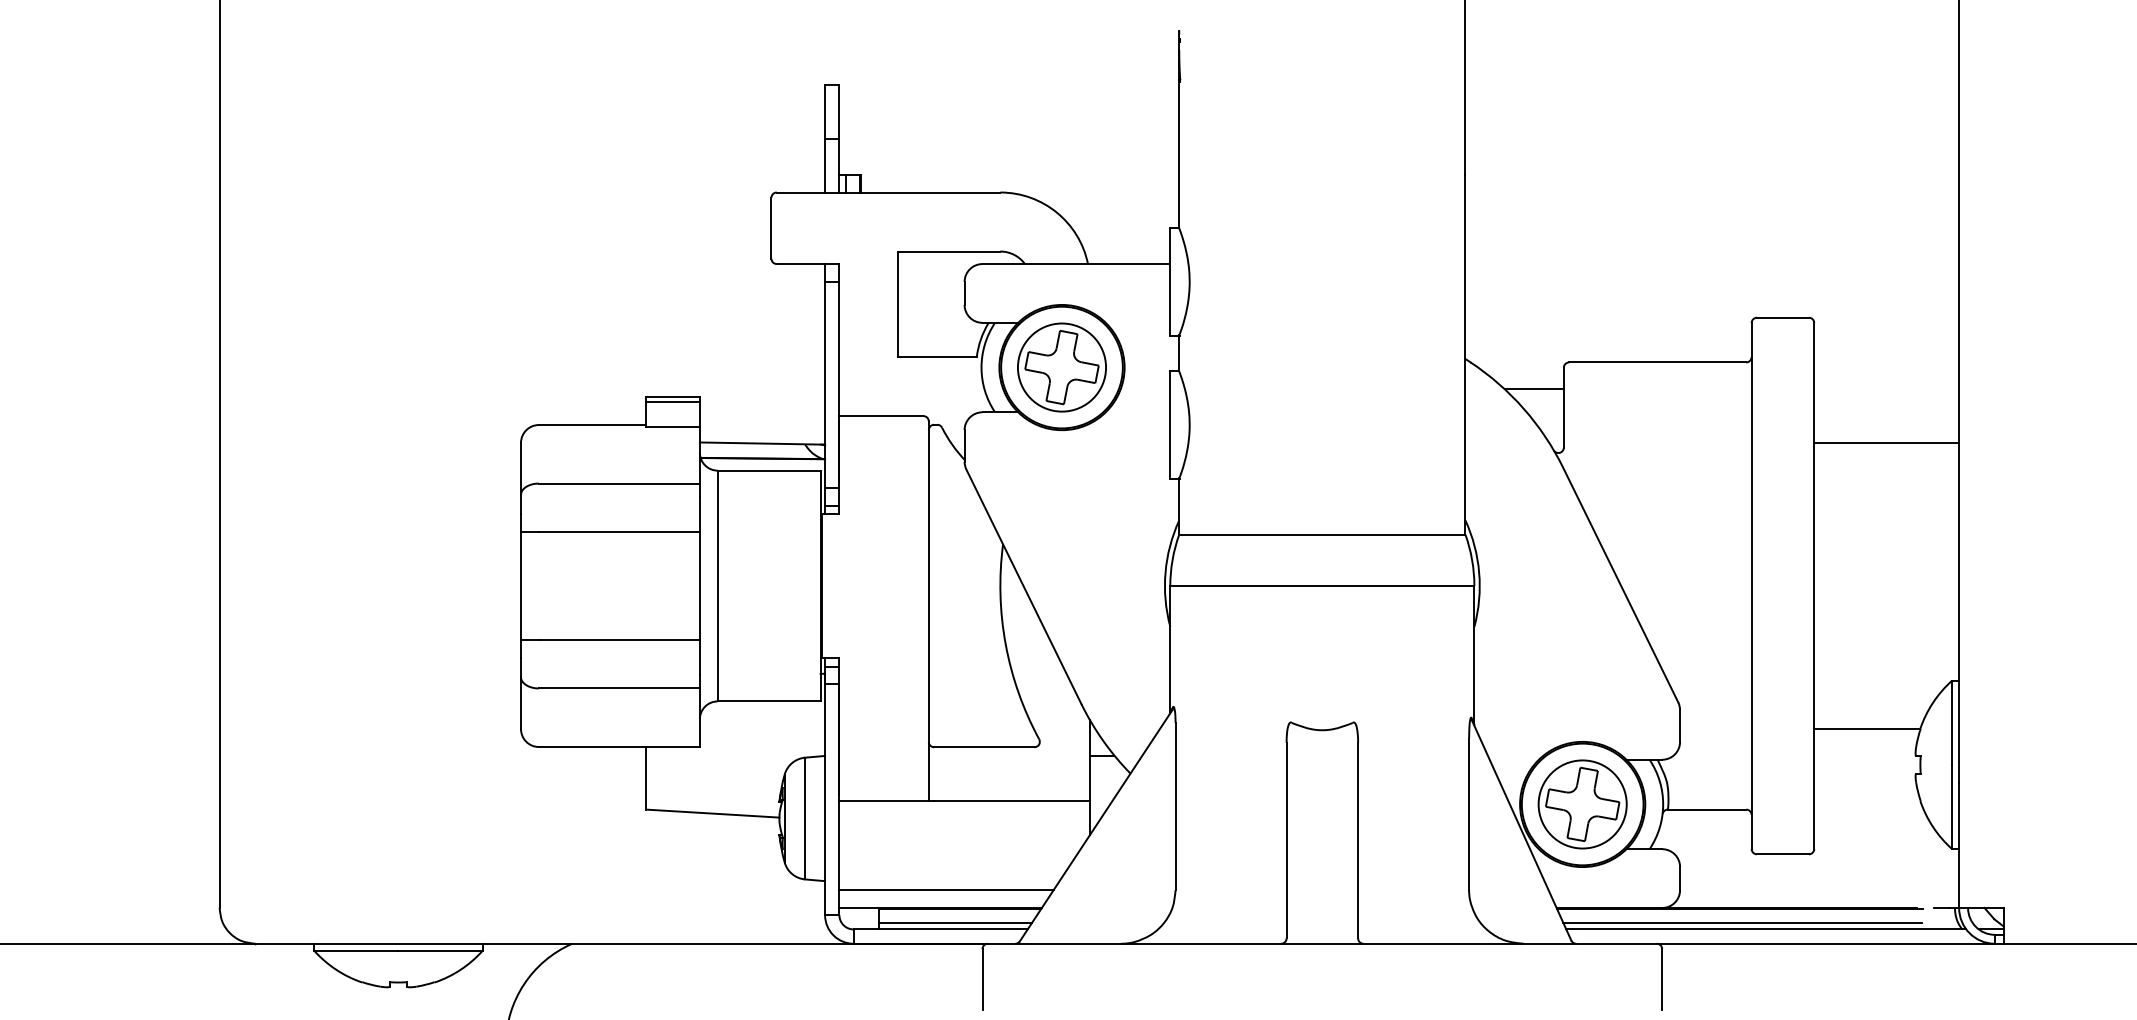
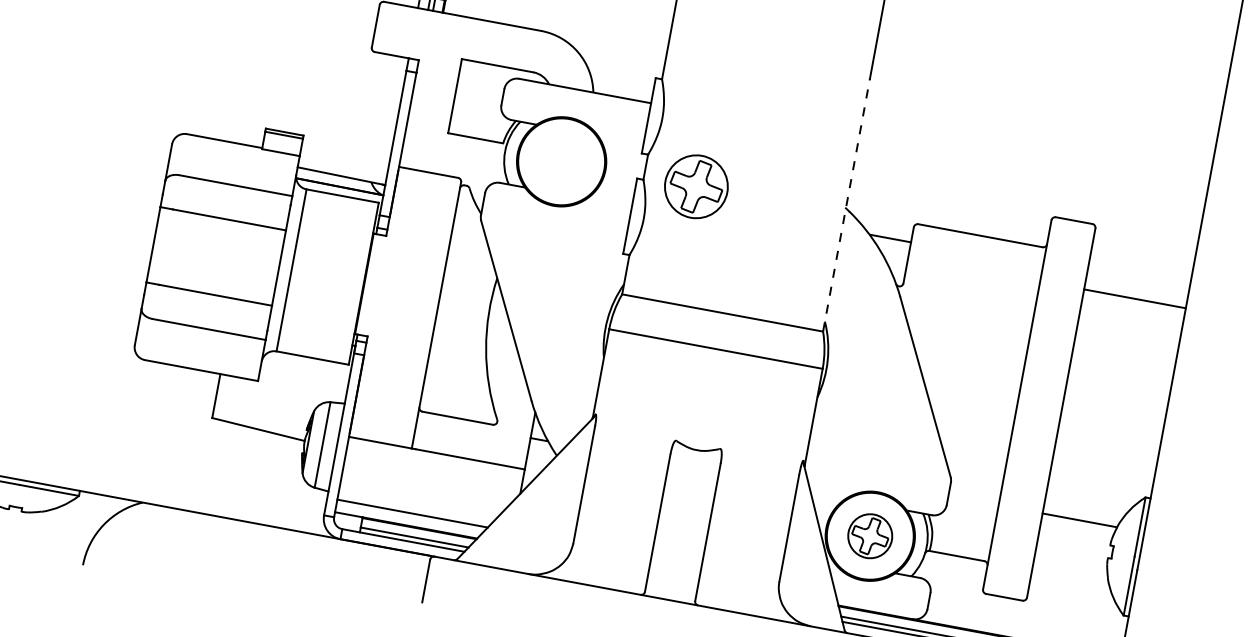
line: (1465, 354) -> (846, 205), solid -> dashed
part: (1061, 367) -> (696, 186), moved
line: (1886, 442) -> (1134, 298), moved
part: (1582, 804) -> (870, 536), size x0.7

